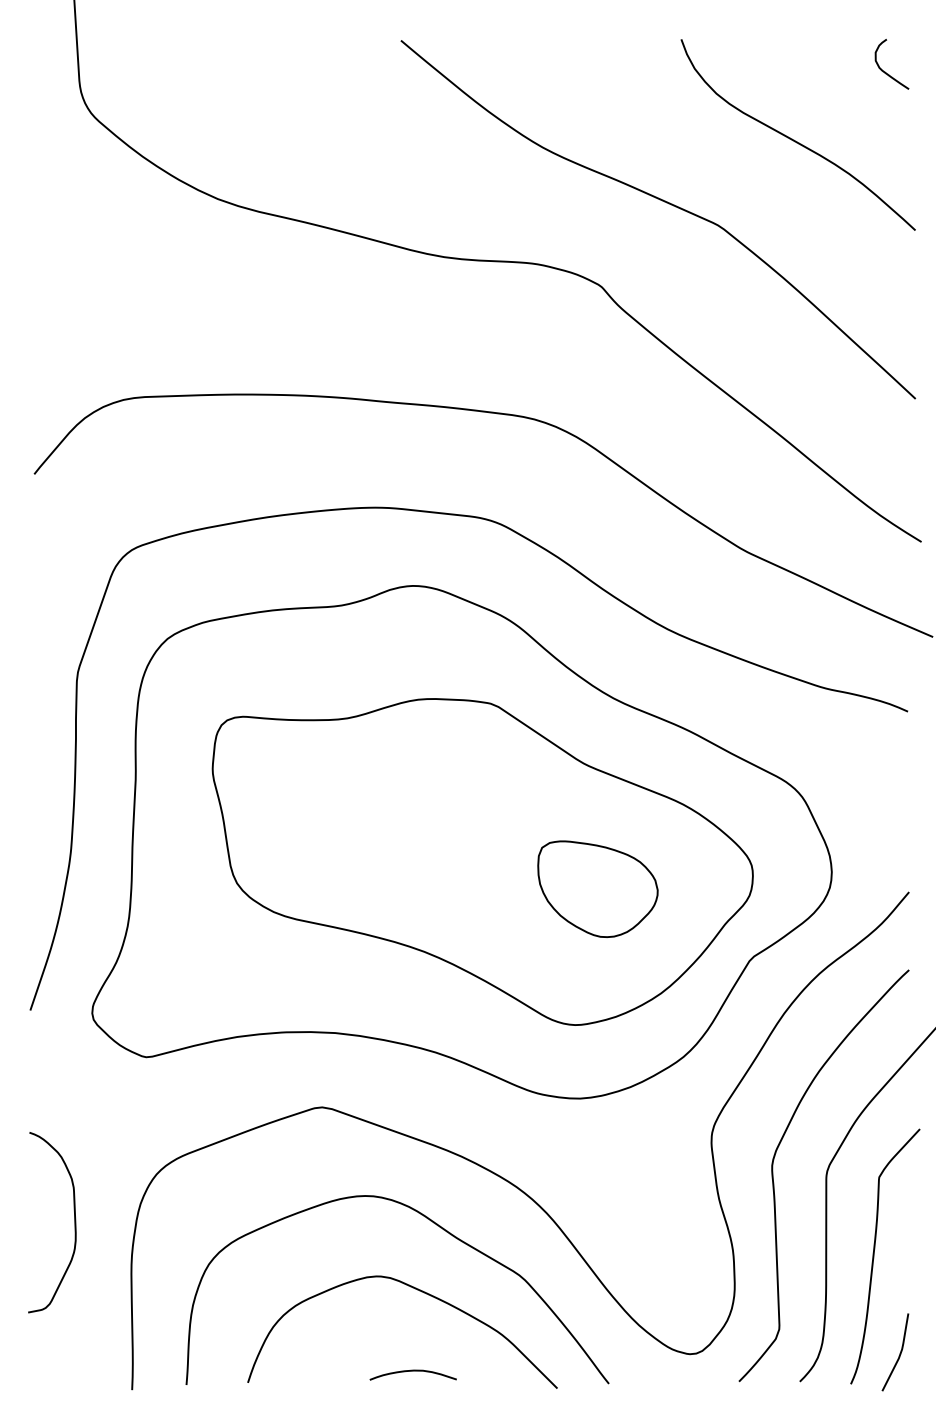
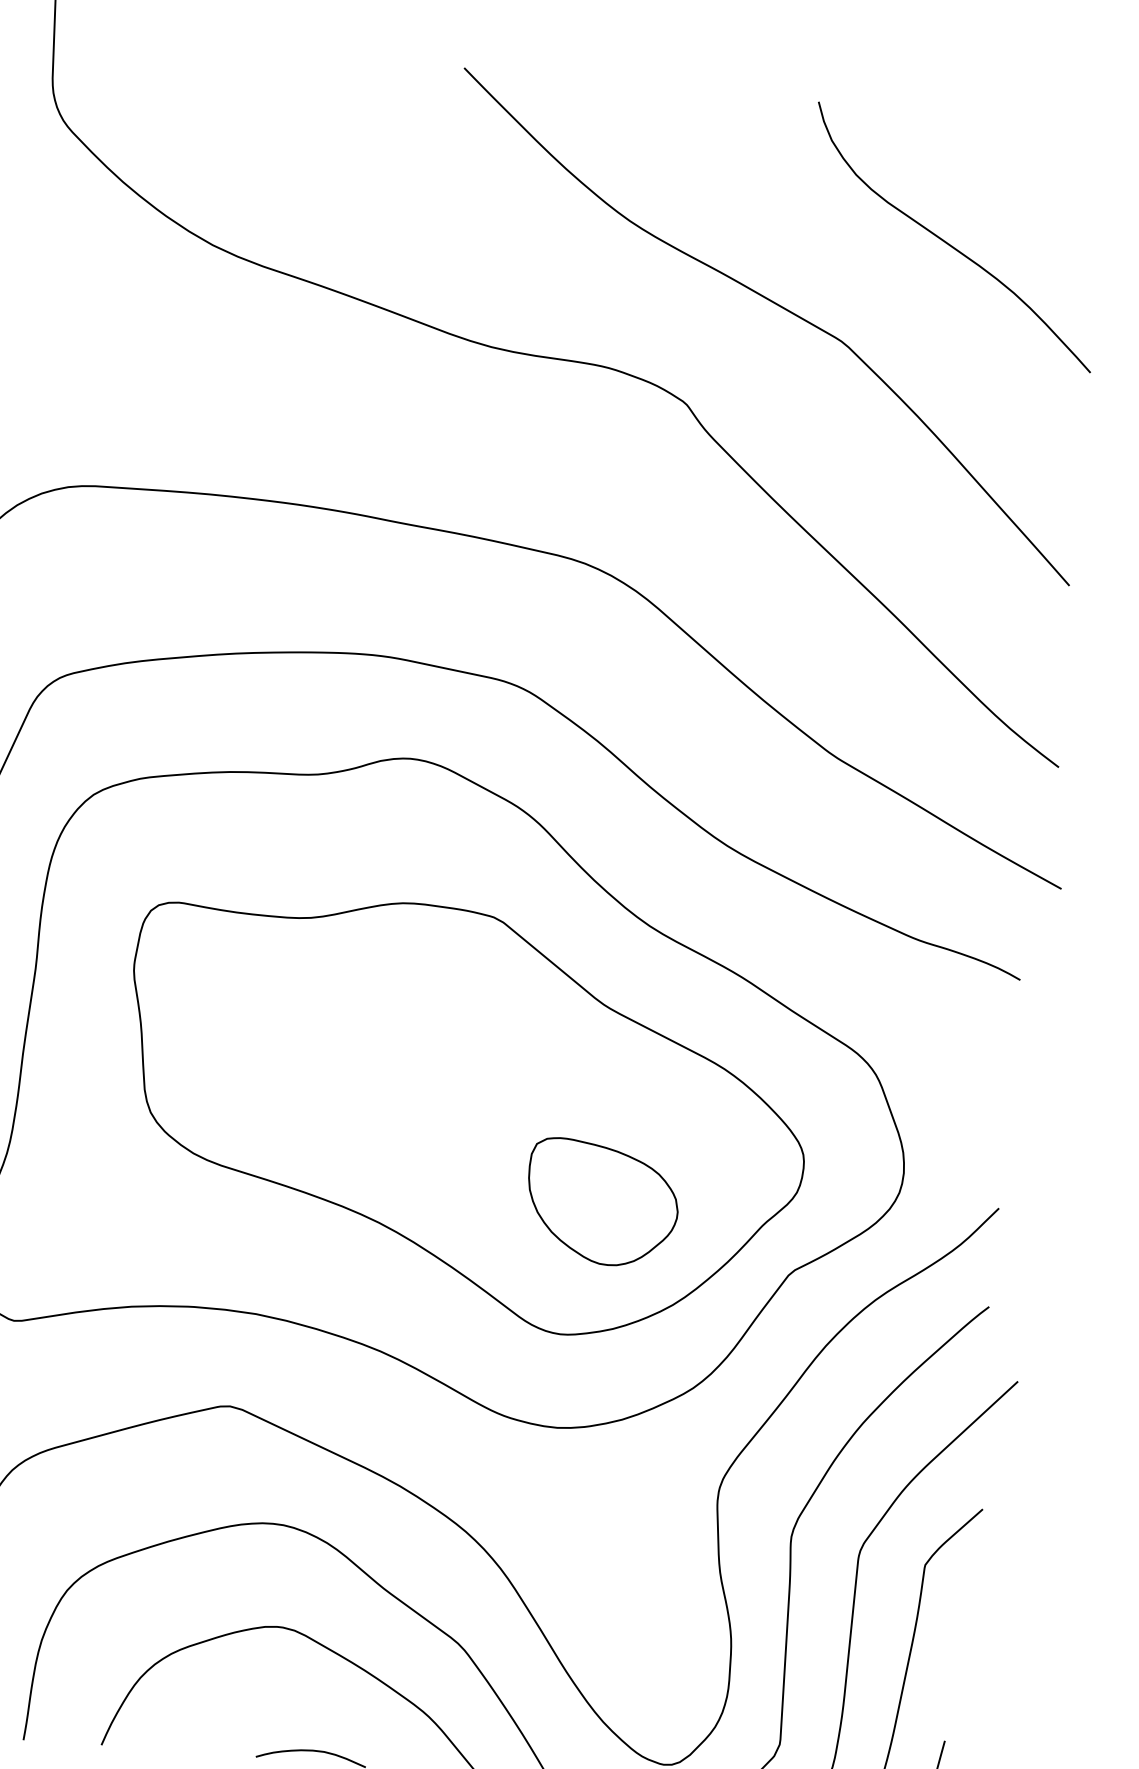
curve: (885, 71) -> (1072, 168), removed
part: (597, 888) -> (601, 1202), moved

